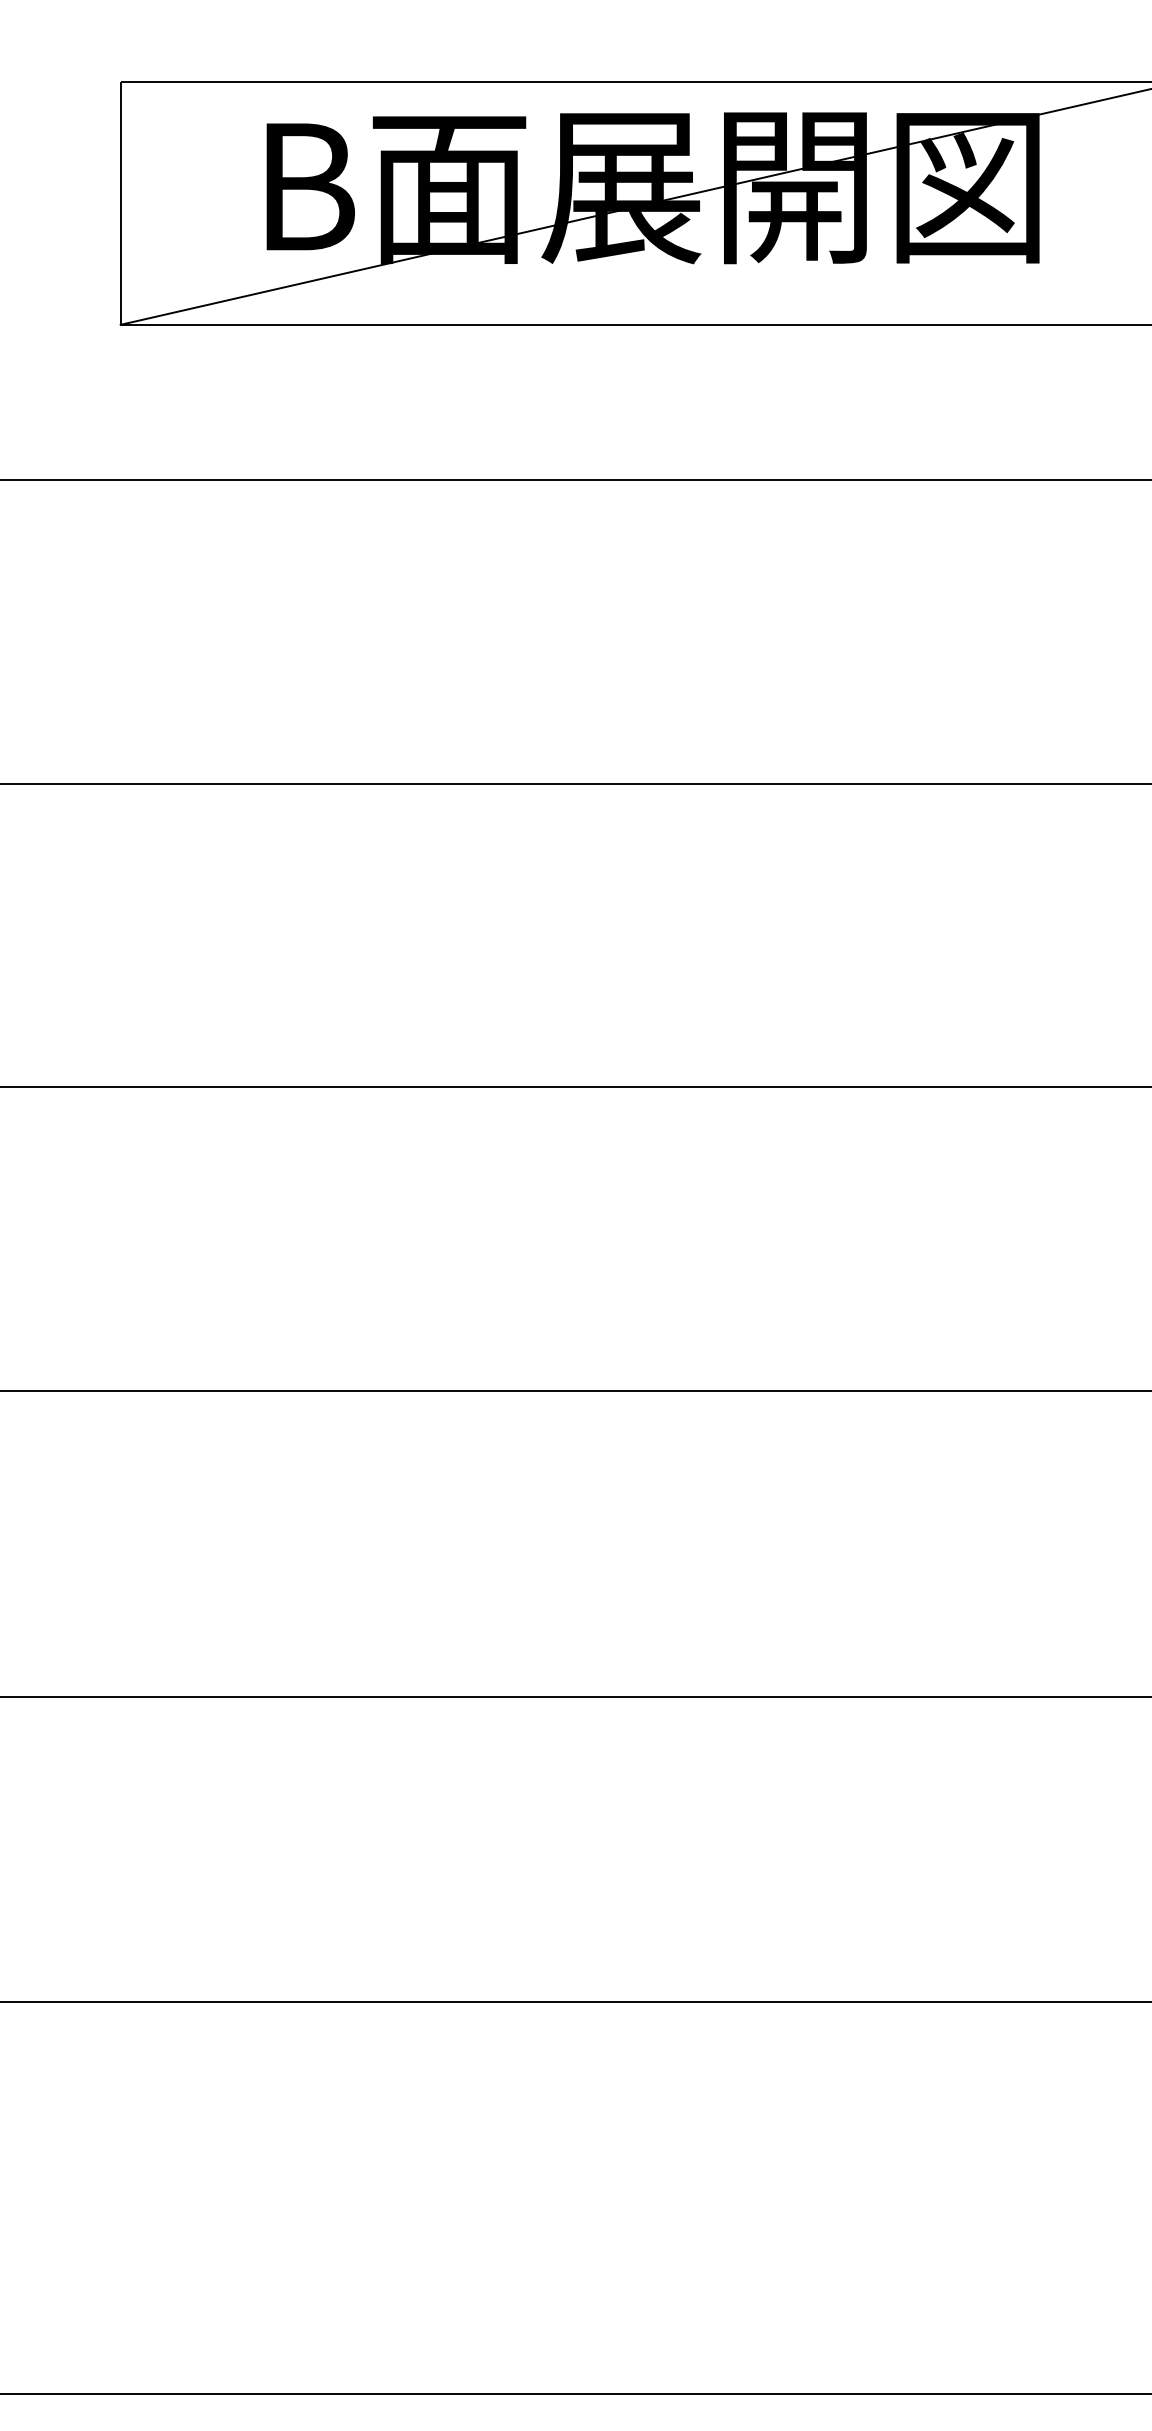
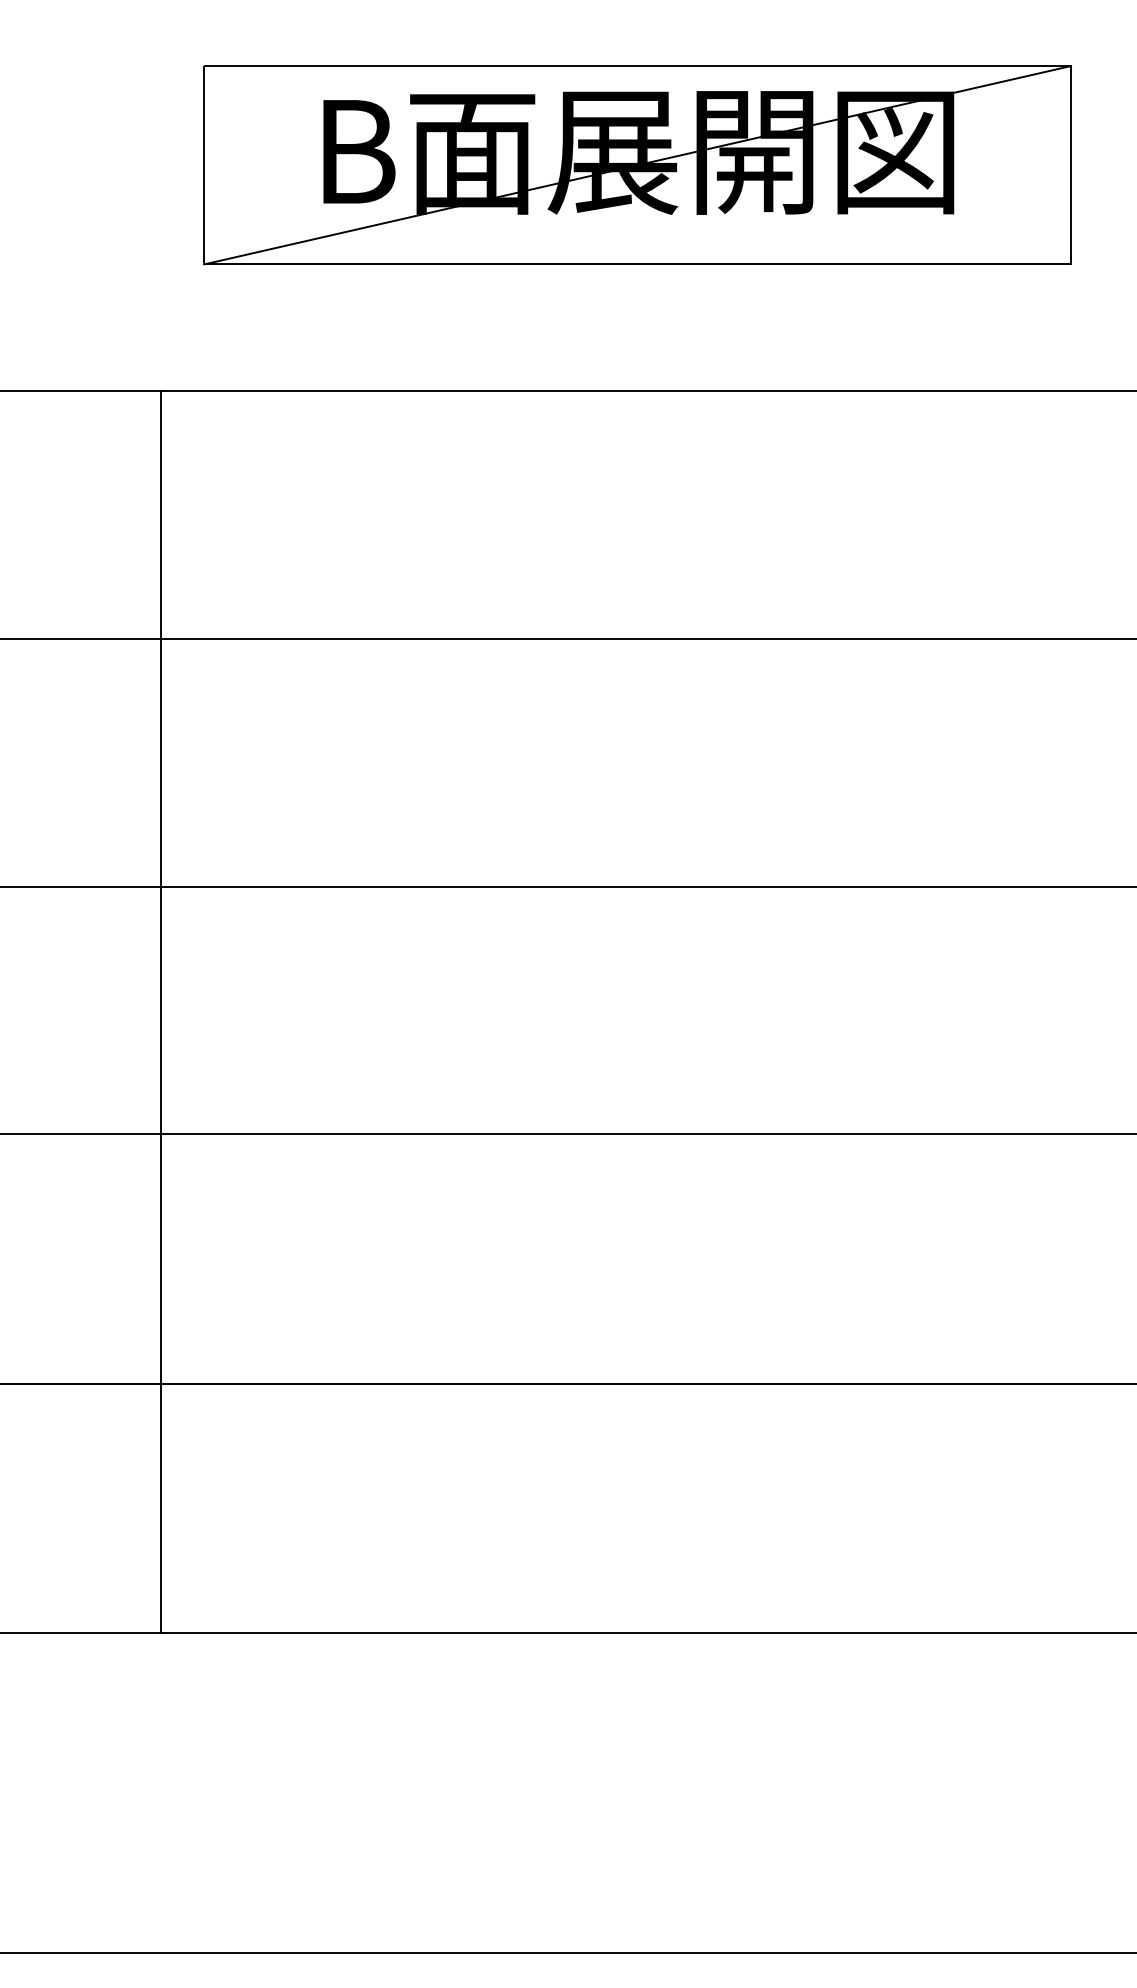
line: (66, 1241) -> (160, 1012), added

